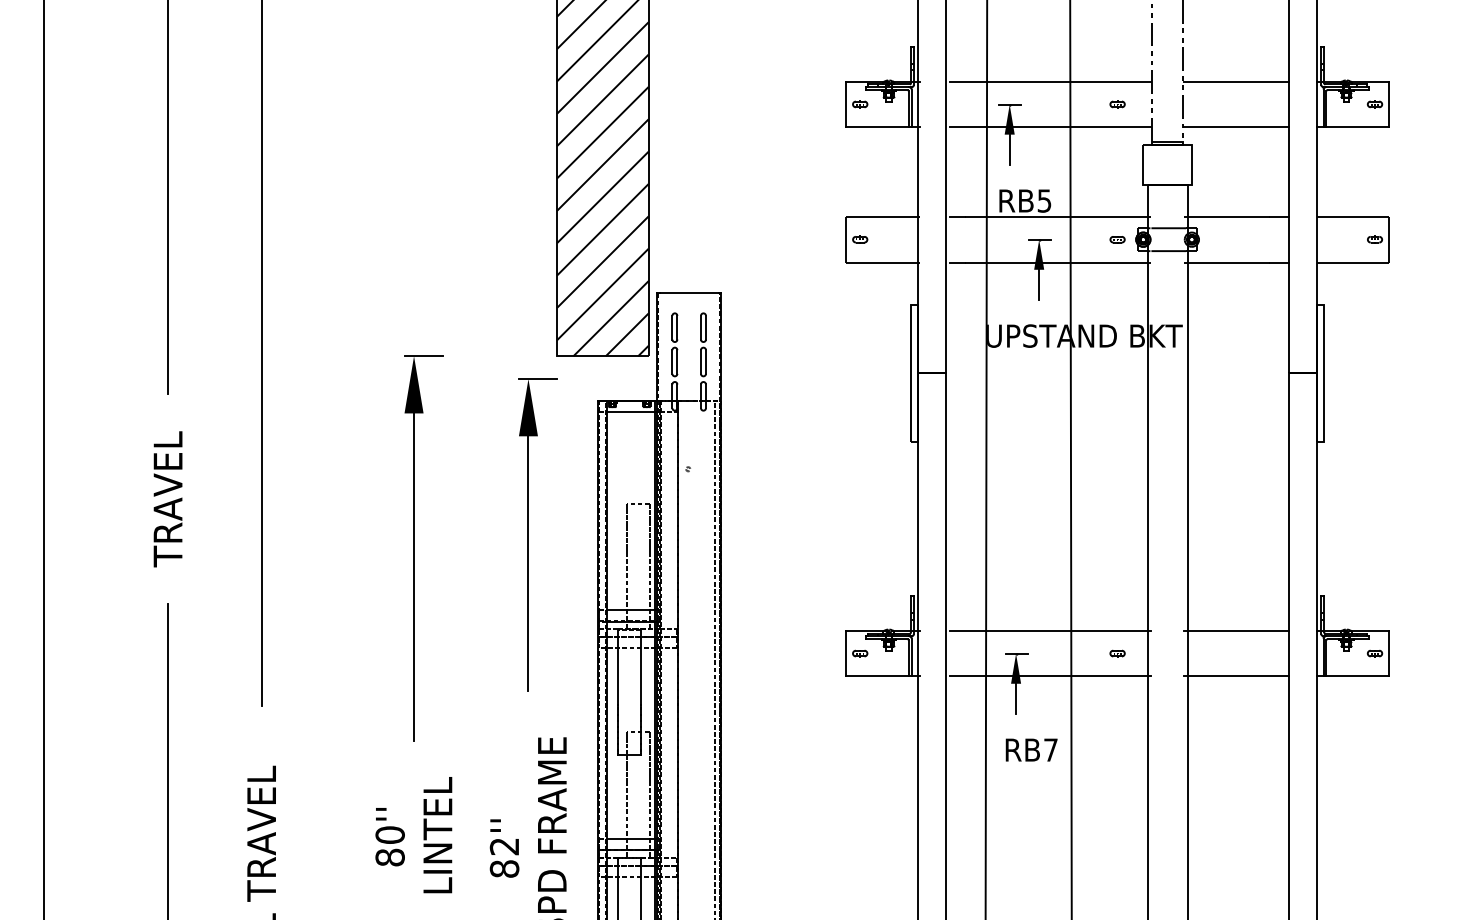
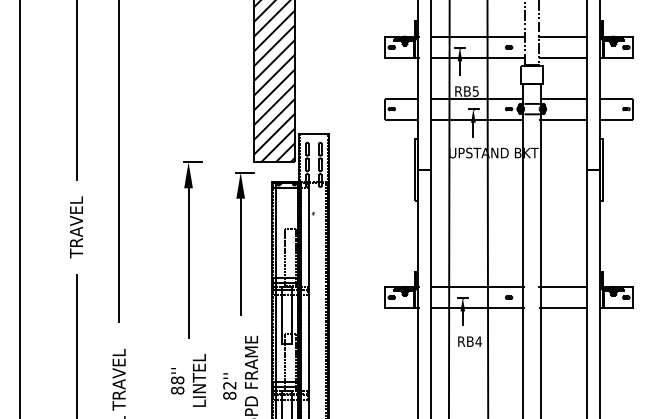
text: (1050, 749) -> (478, 341), RB7 -> RB4
text: (389, 835) -> (177, 380), 80'' -> 88''

